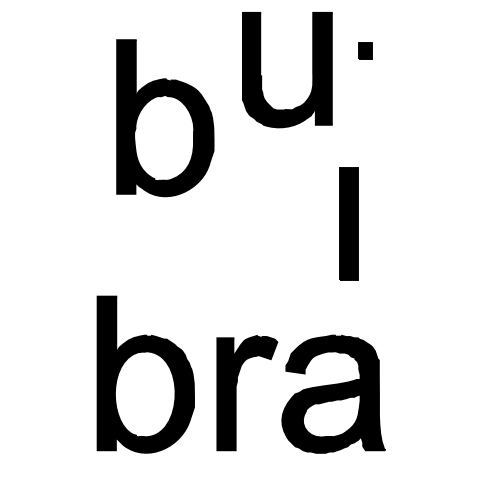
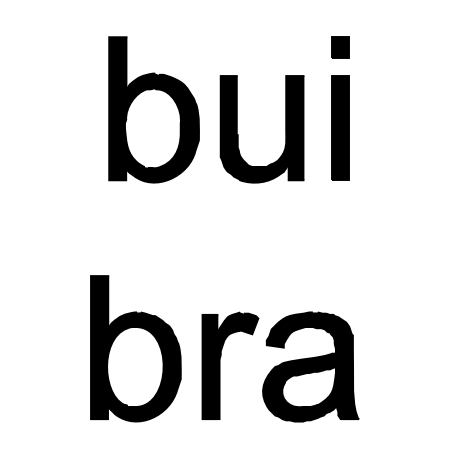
part: (365, 50) -> (340, 46), size x1.43
part: (312, 70) -> (285, 129), moved
part: (348, 223) -> (340, 127), moved

